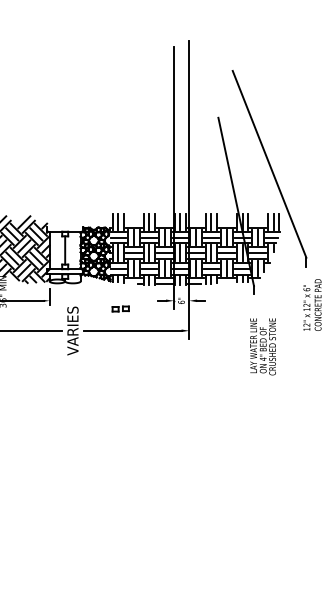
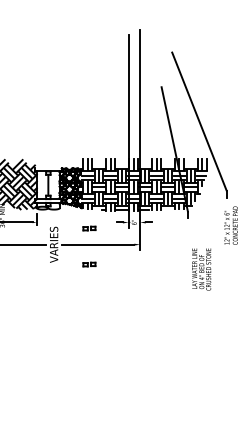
text: (262, 346) -> (201, 269), moved
part: (120, 357) -> (89, 264), added

